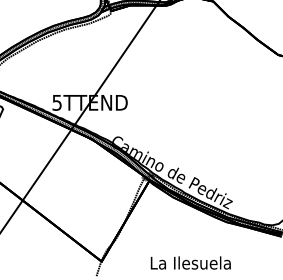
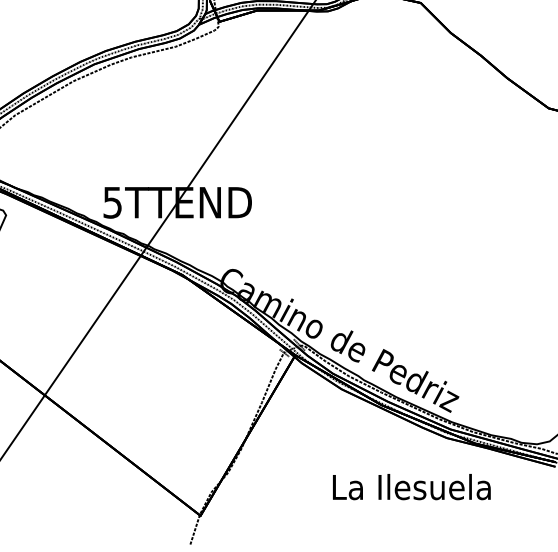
text: (190, 262) -> (411, 486), moved

